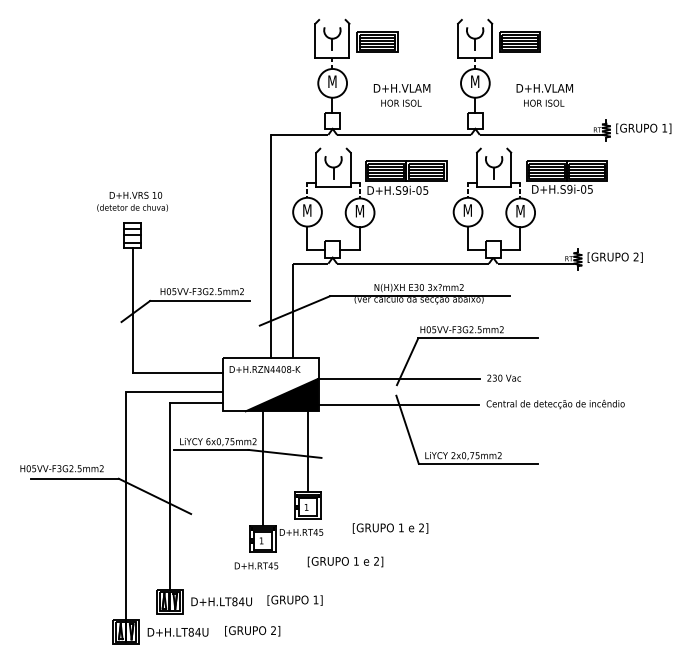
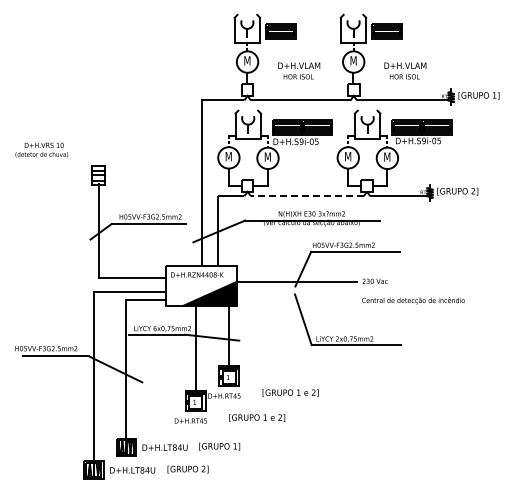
text: (132, 200) -> (41, 149), moved
line: (411, 264) -> (306, 196), solid -> dashed
line: (398, 405) -> (296, 301), removed

